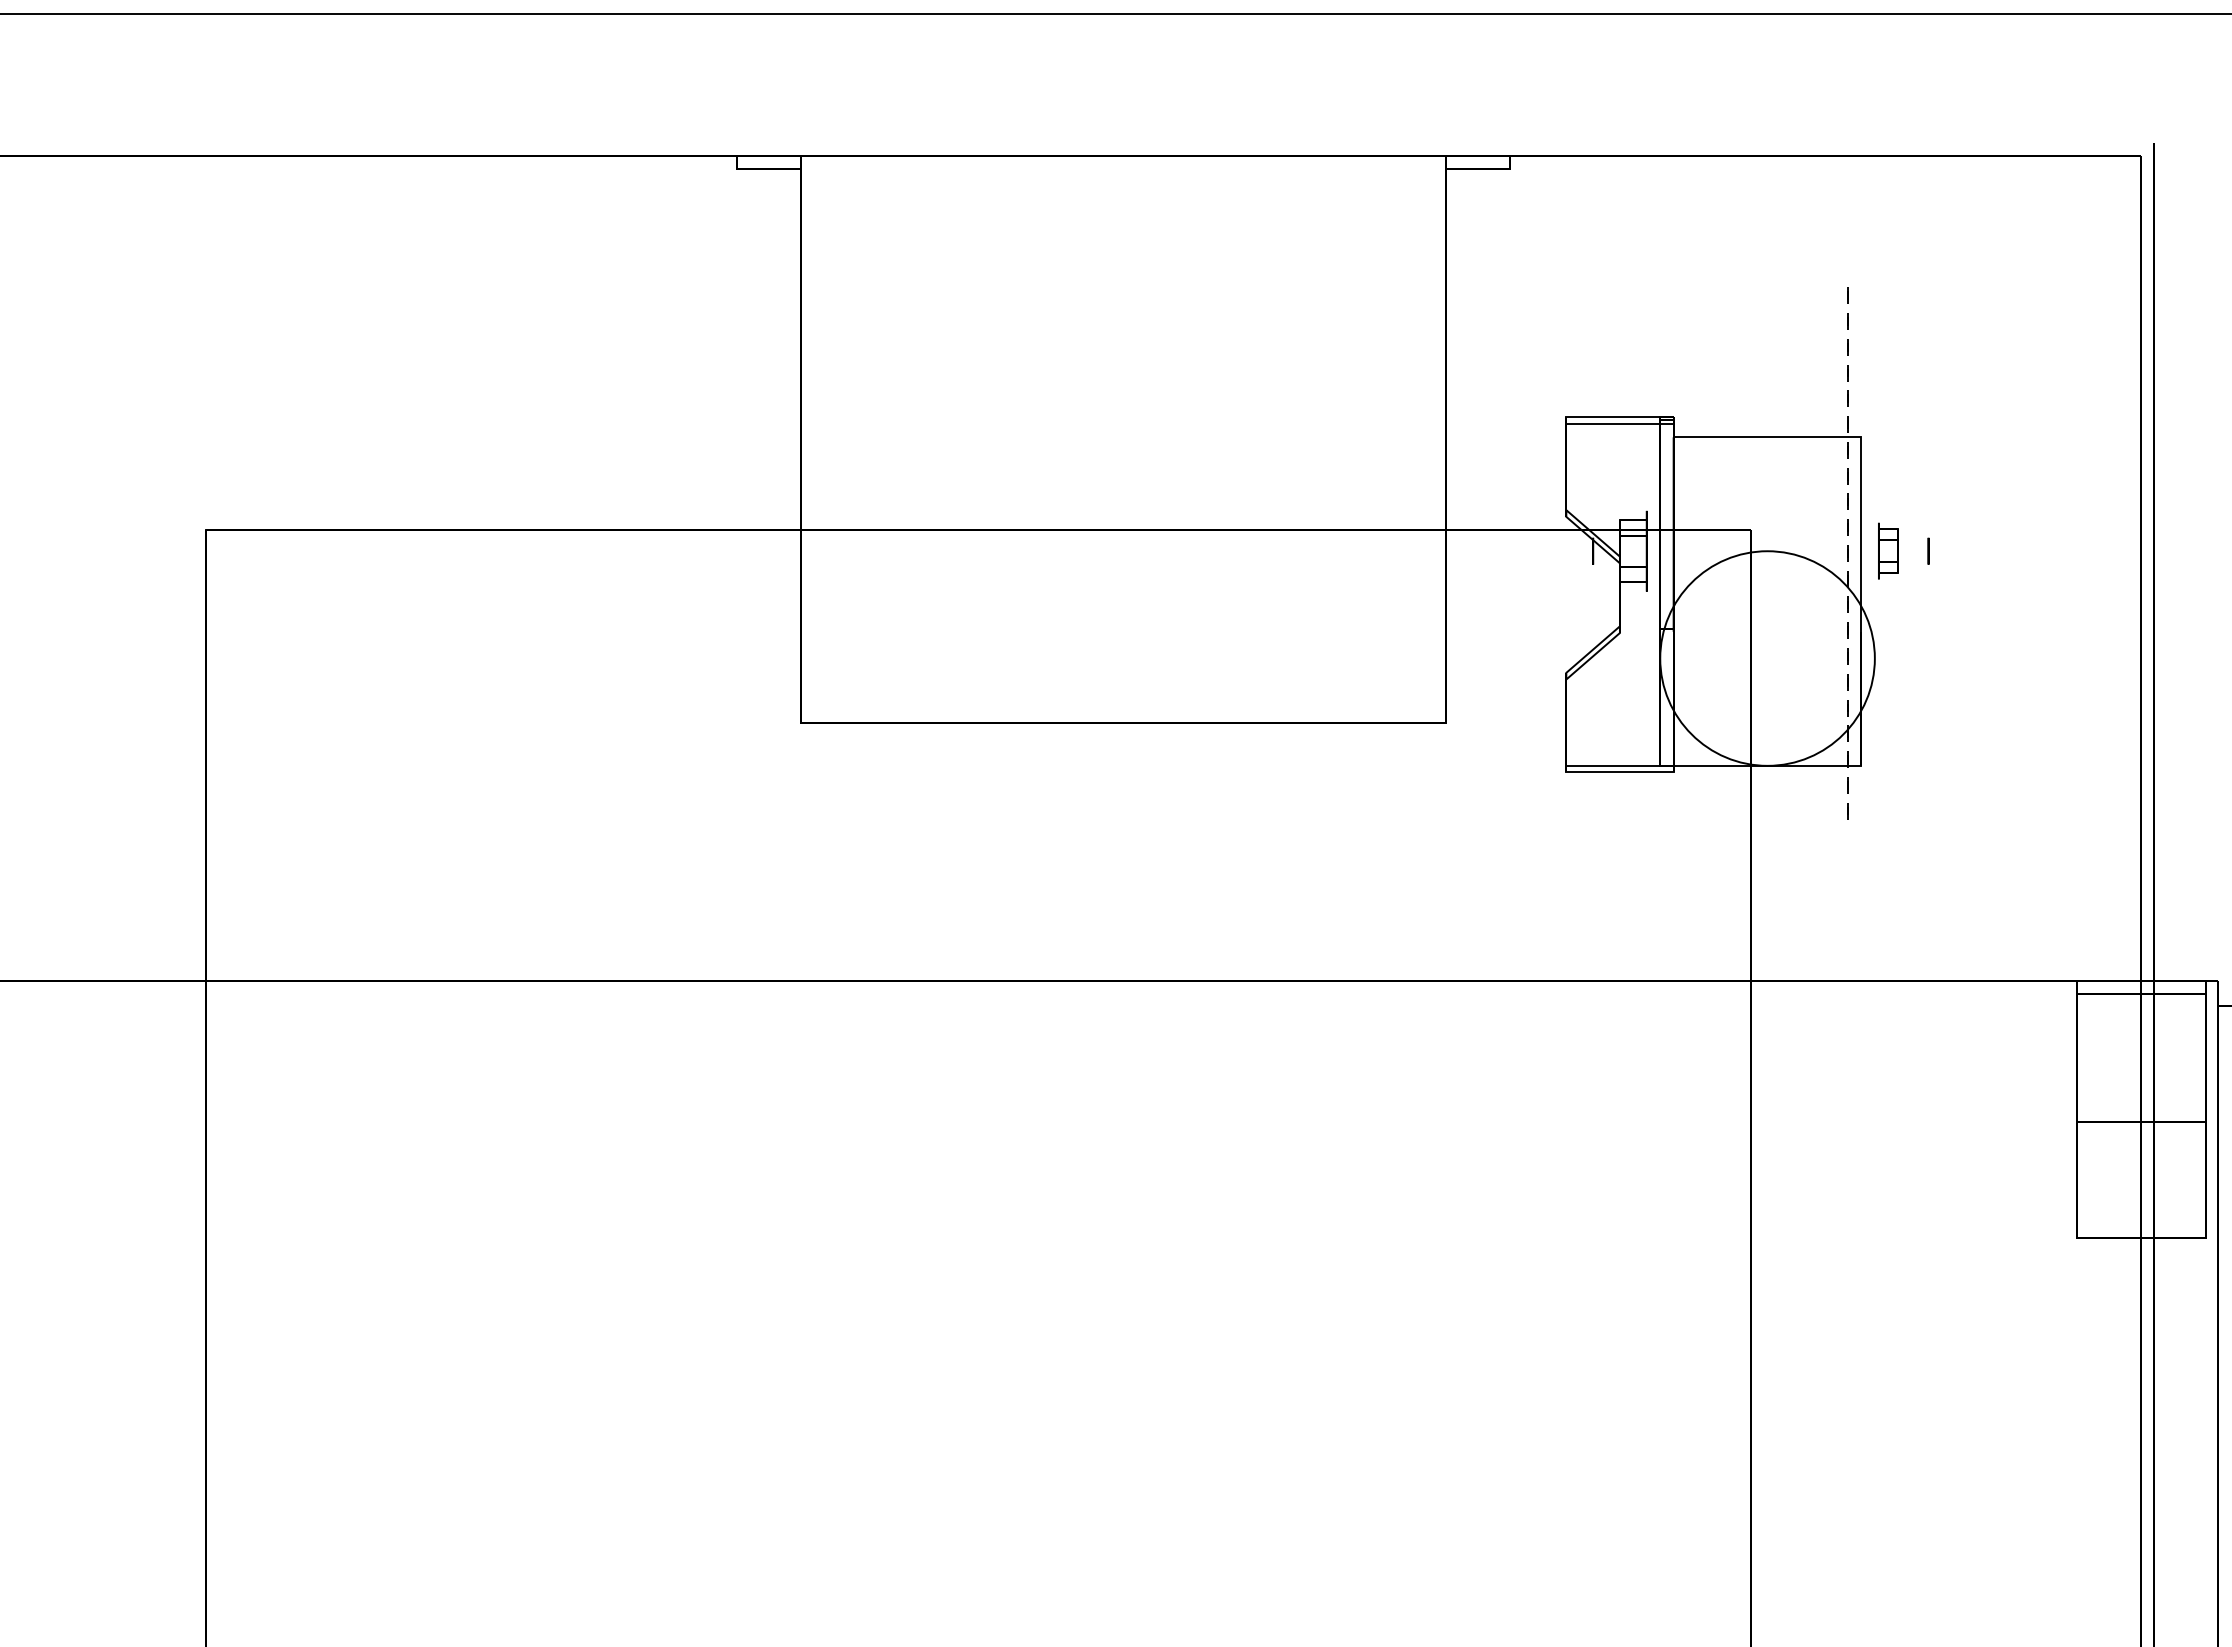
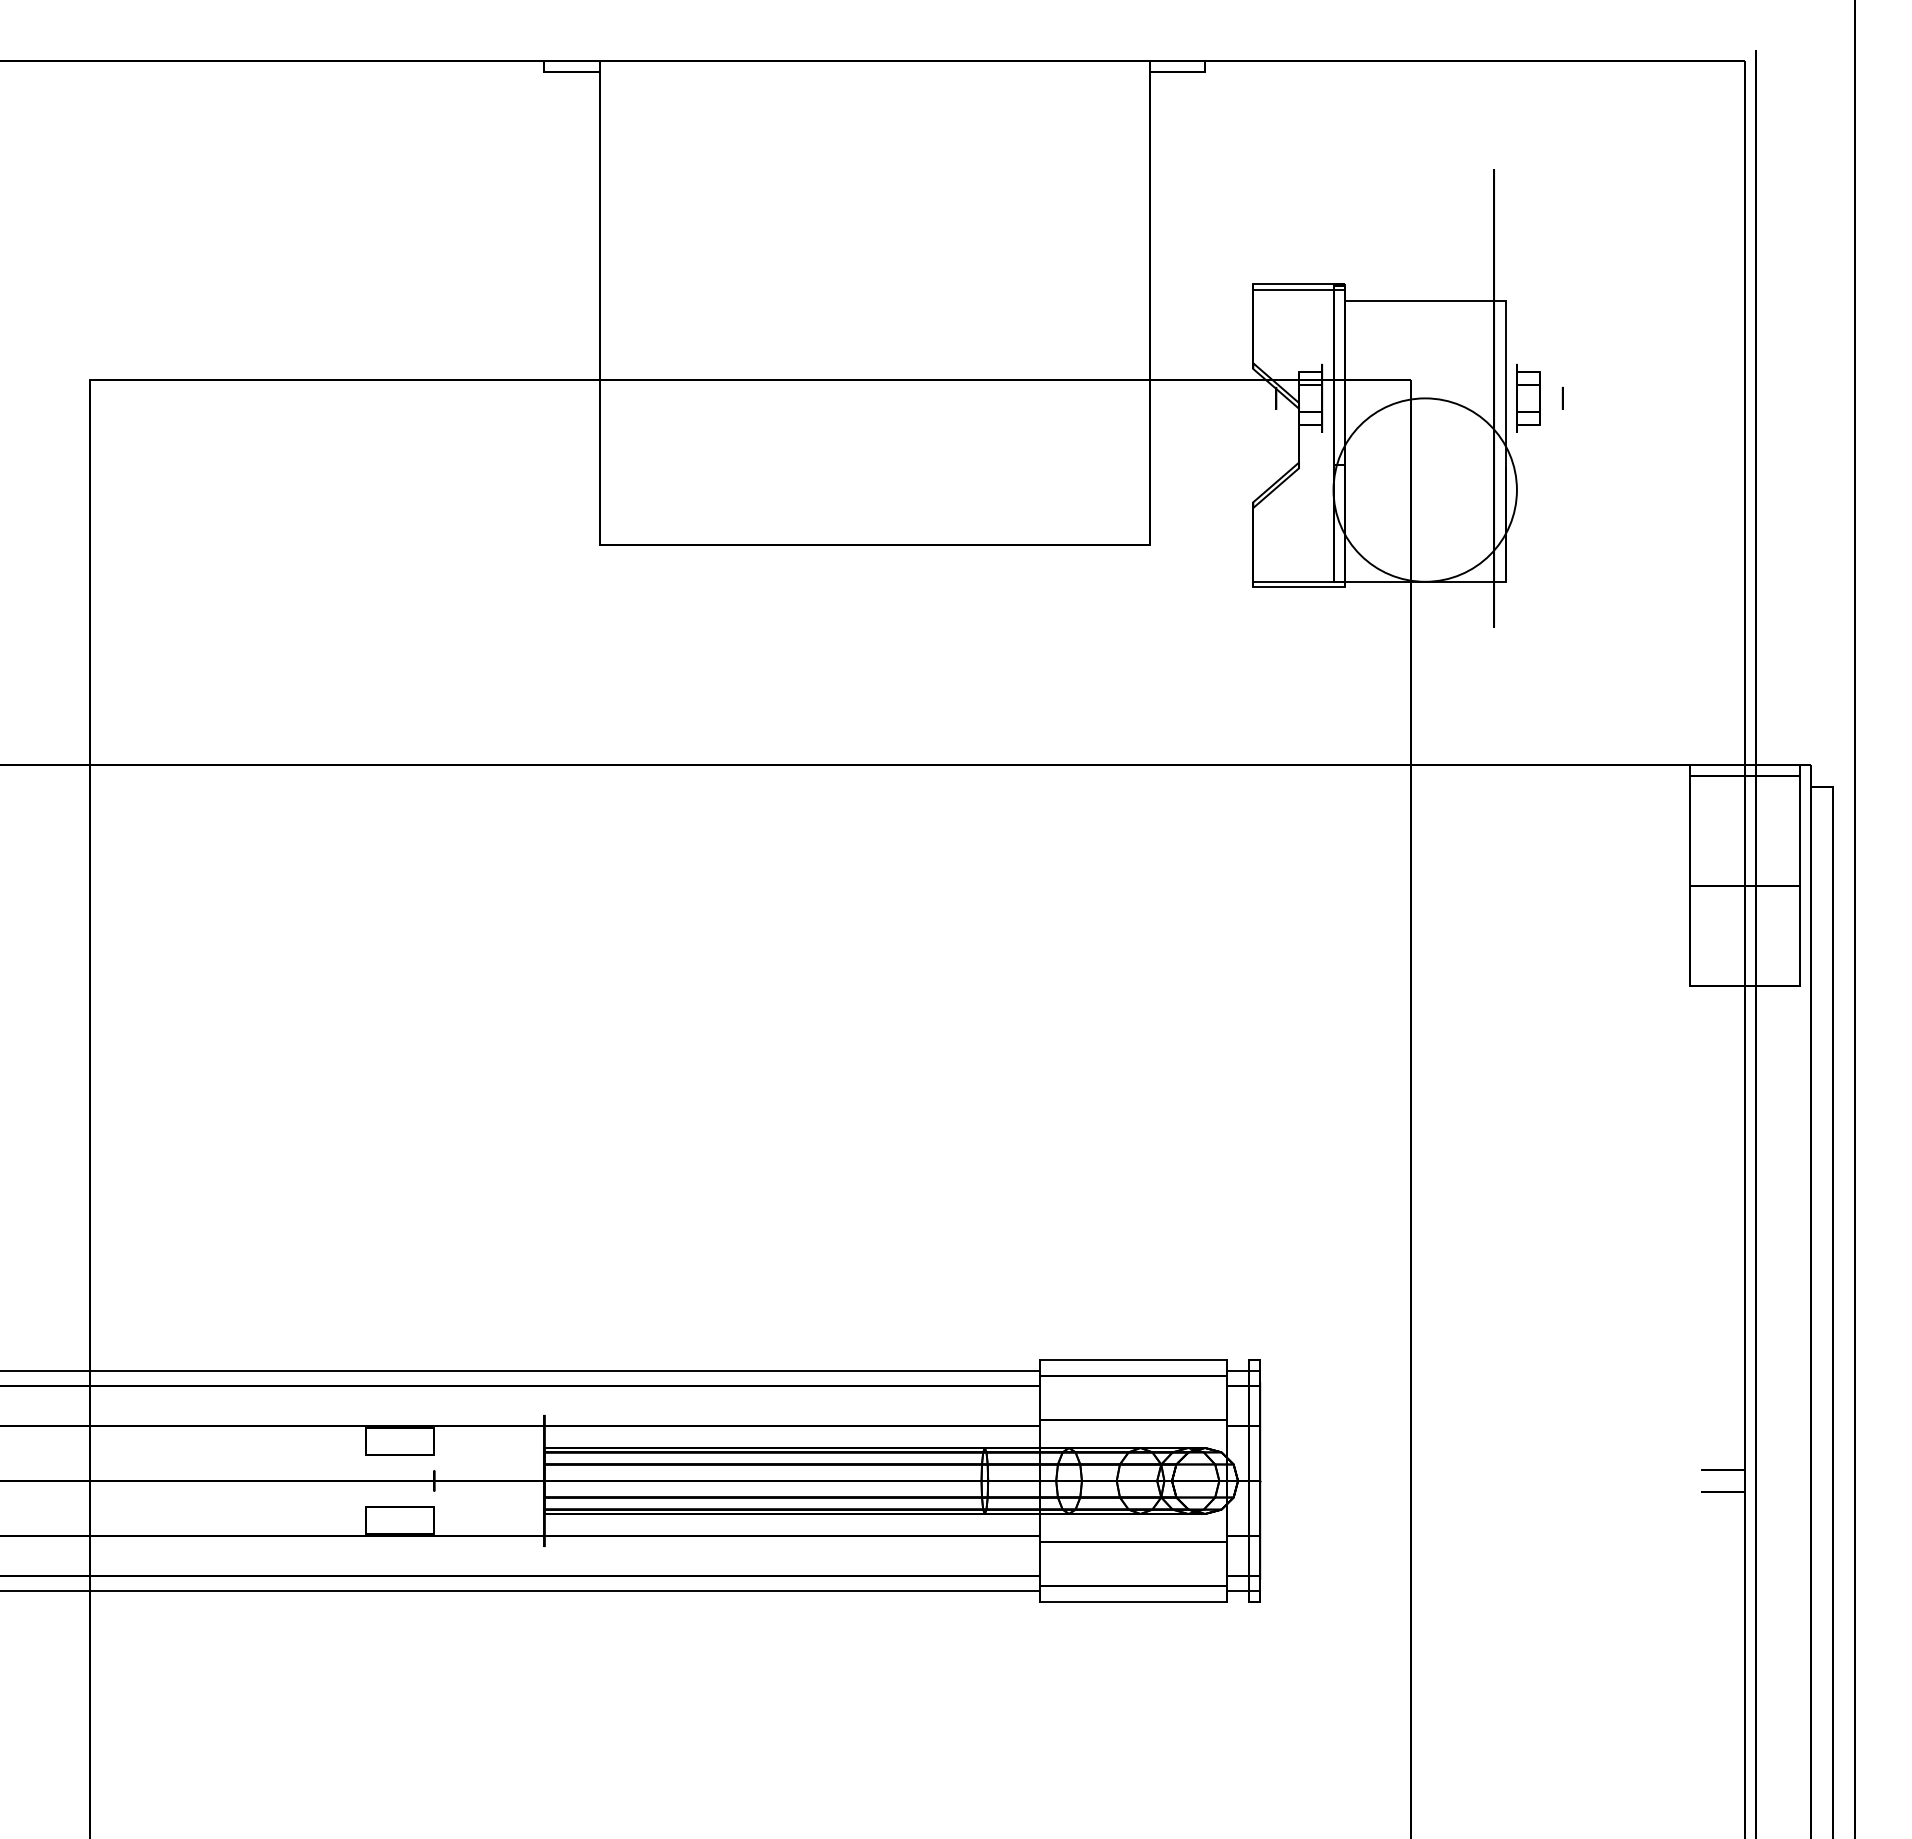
part: (1888, 550) -> (1528, 397), size x1.43
circle: (1848, 551) -> (1494, 398), dashed -> solid

